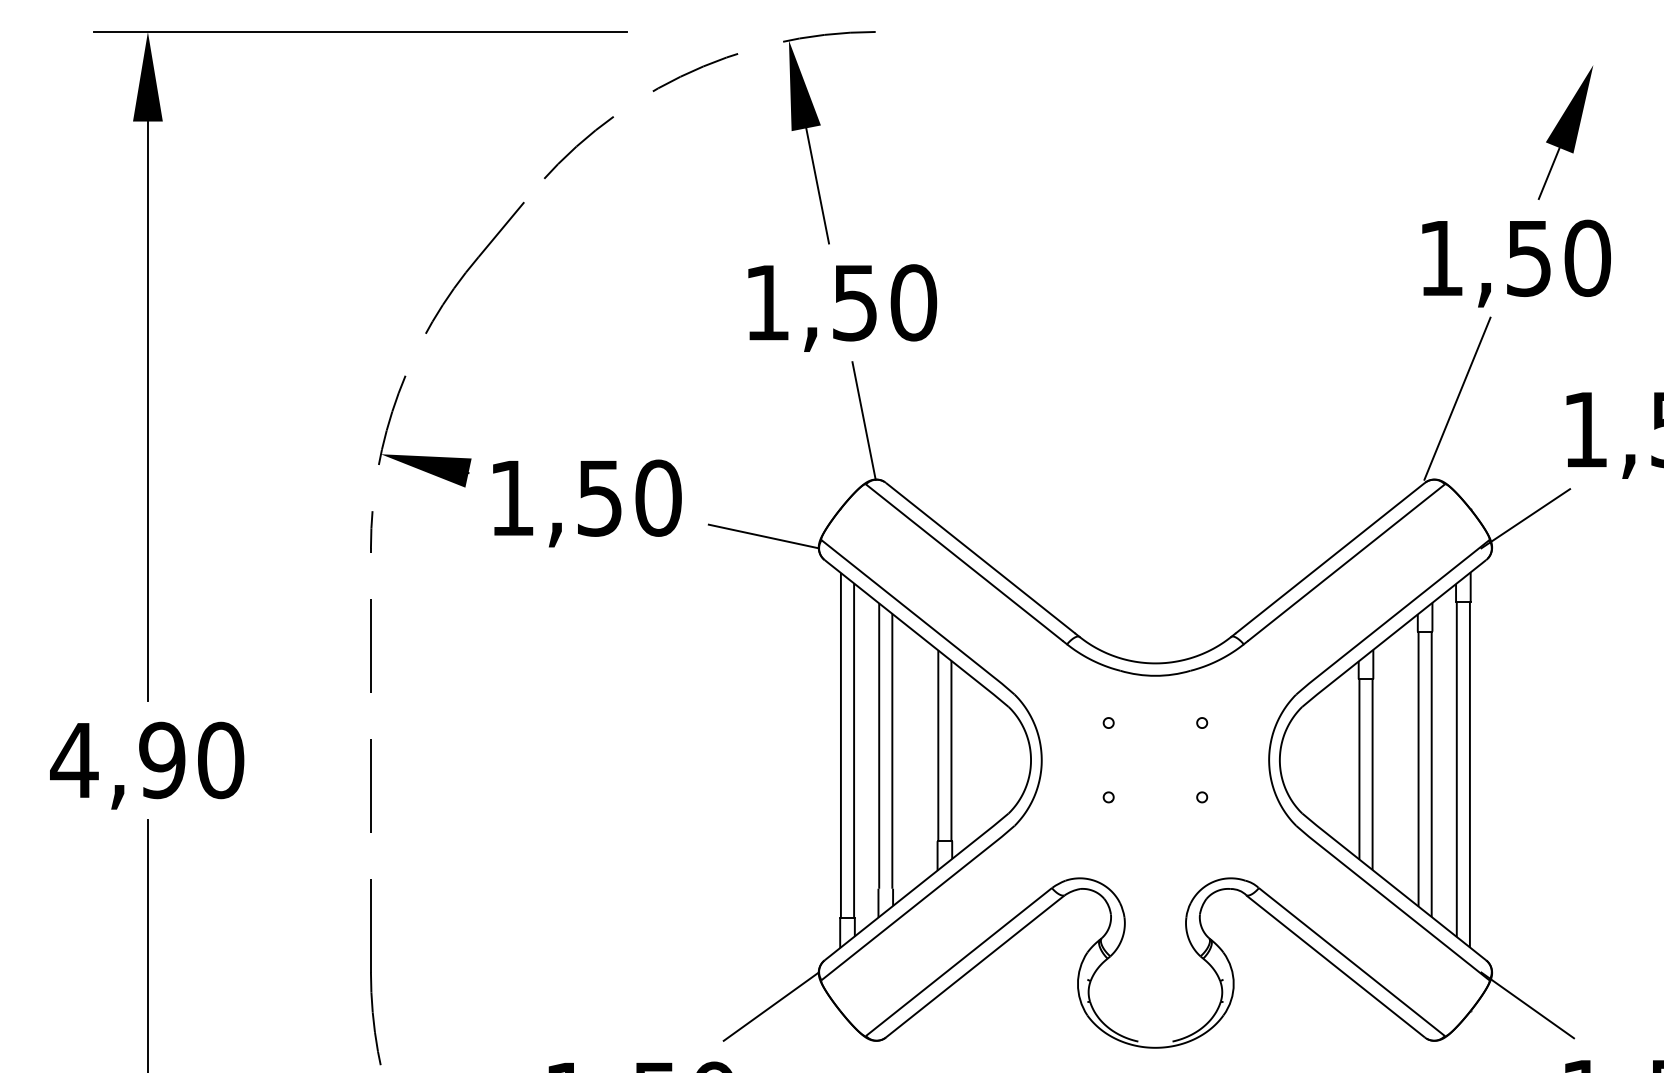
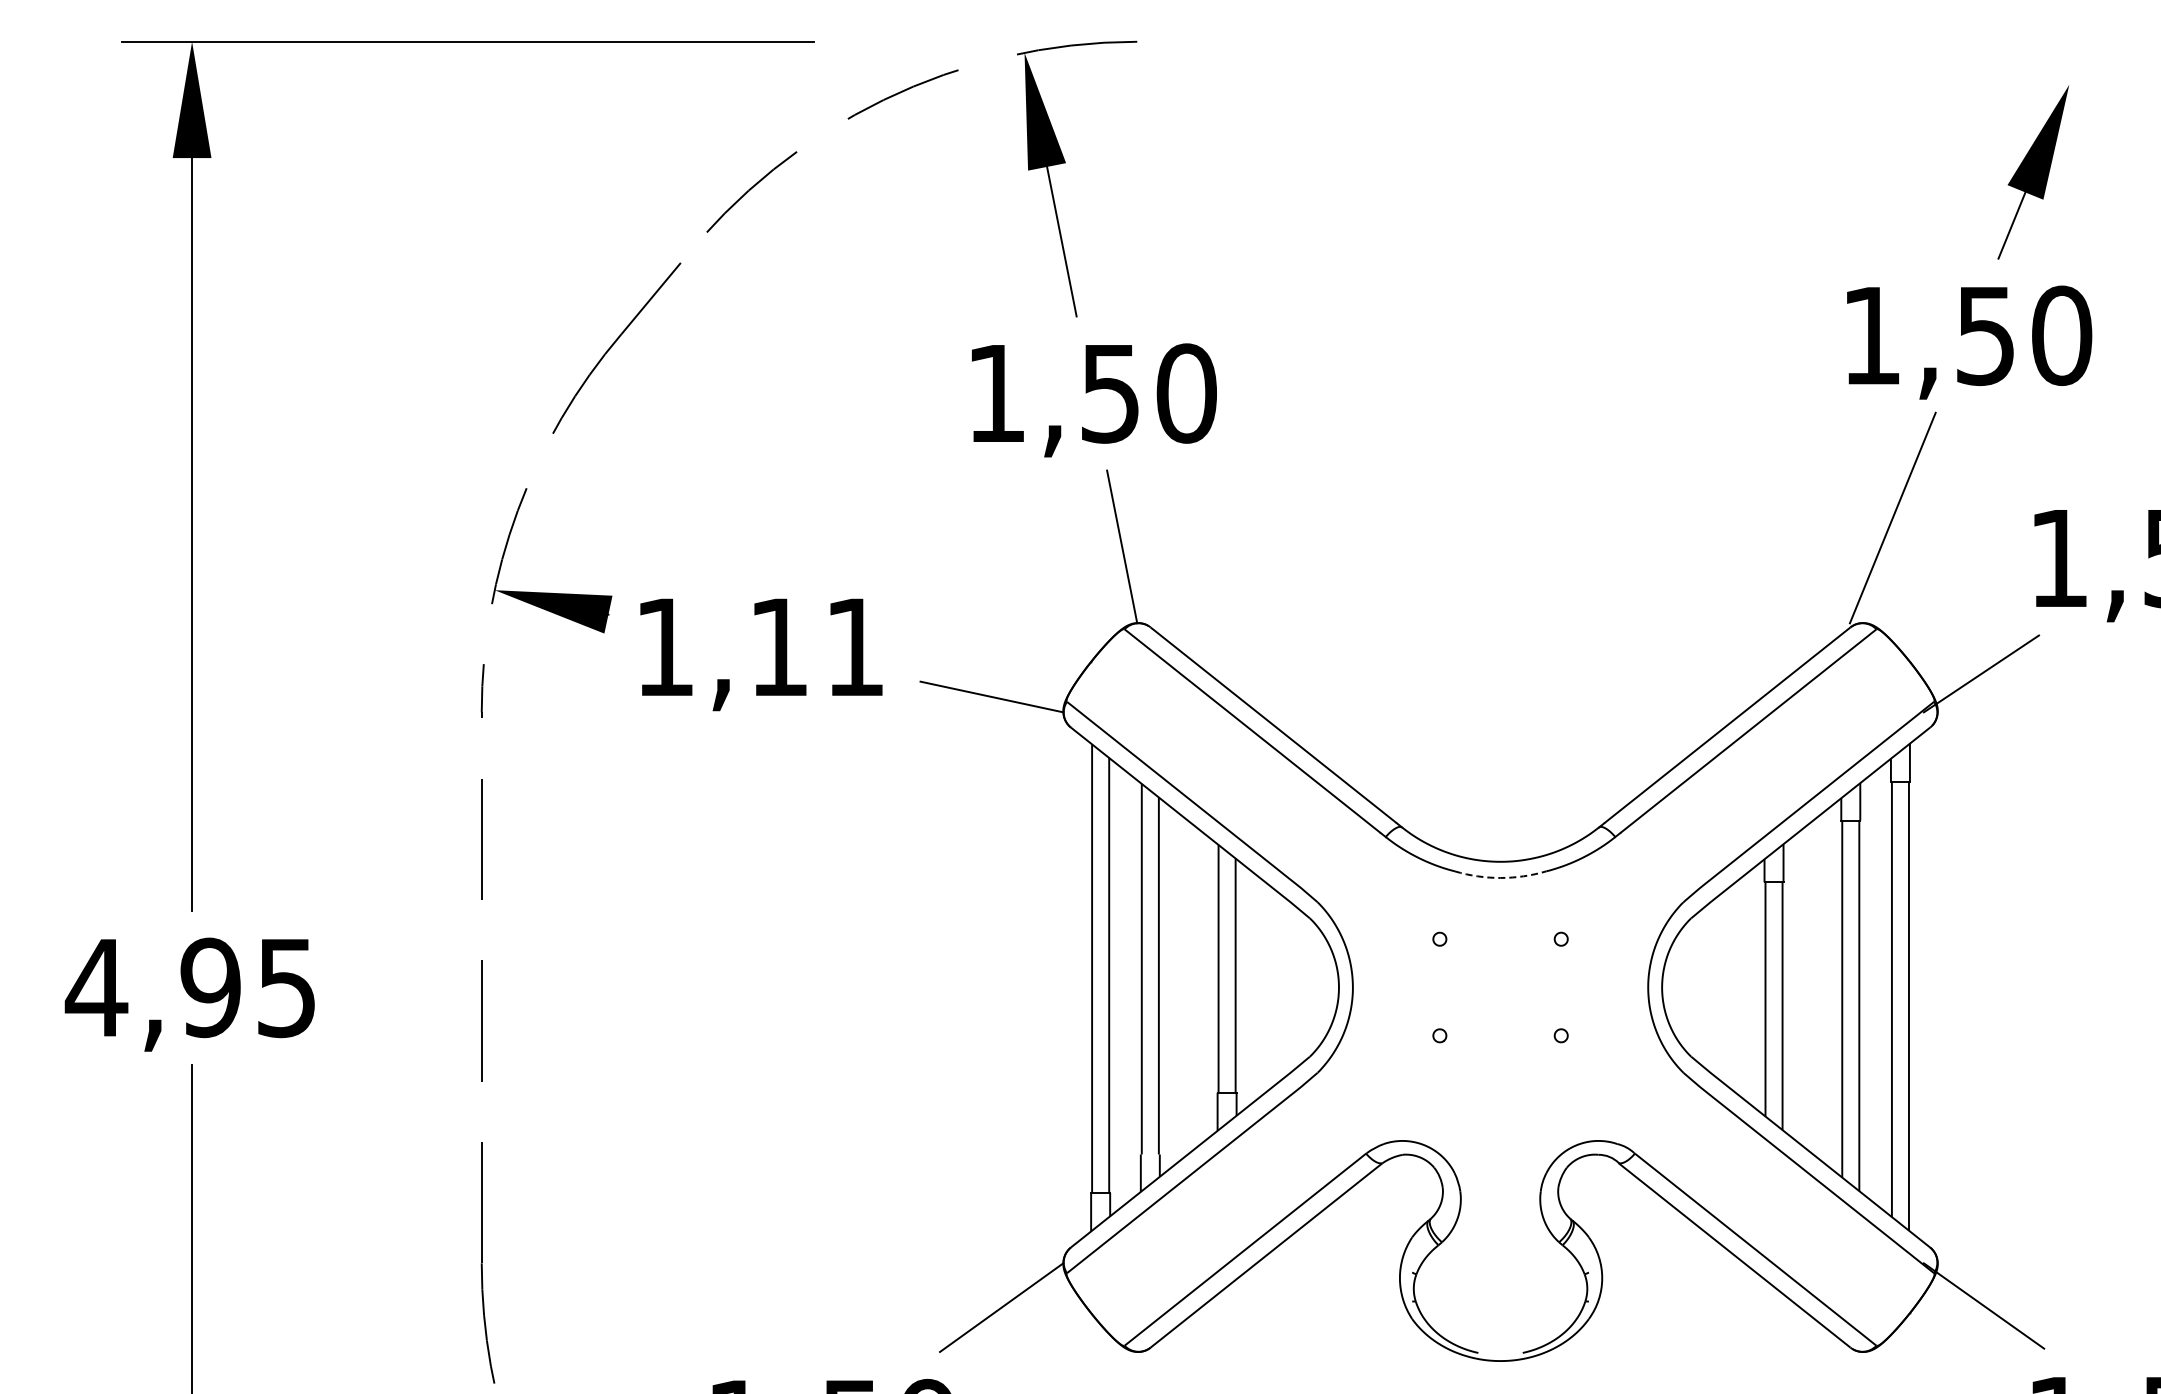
text: (629, 498) -> (817, 647), 1,50 -> 1,11
arc: (1155, 675) -> (1500, 877), solid -> dashed
text: (221, 760) -> (287, 987), 4,90 -> 4,95

